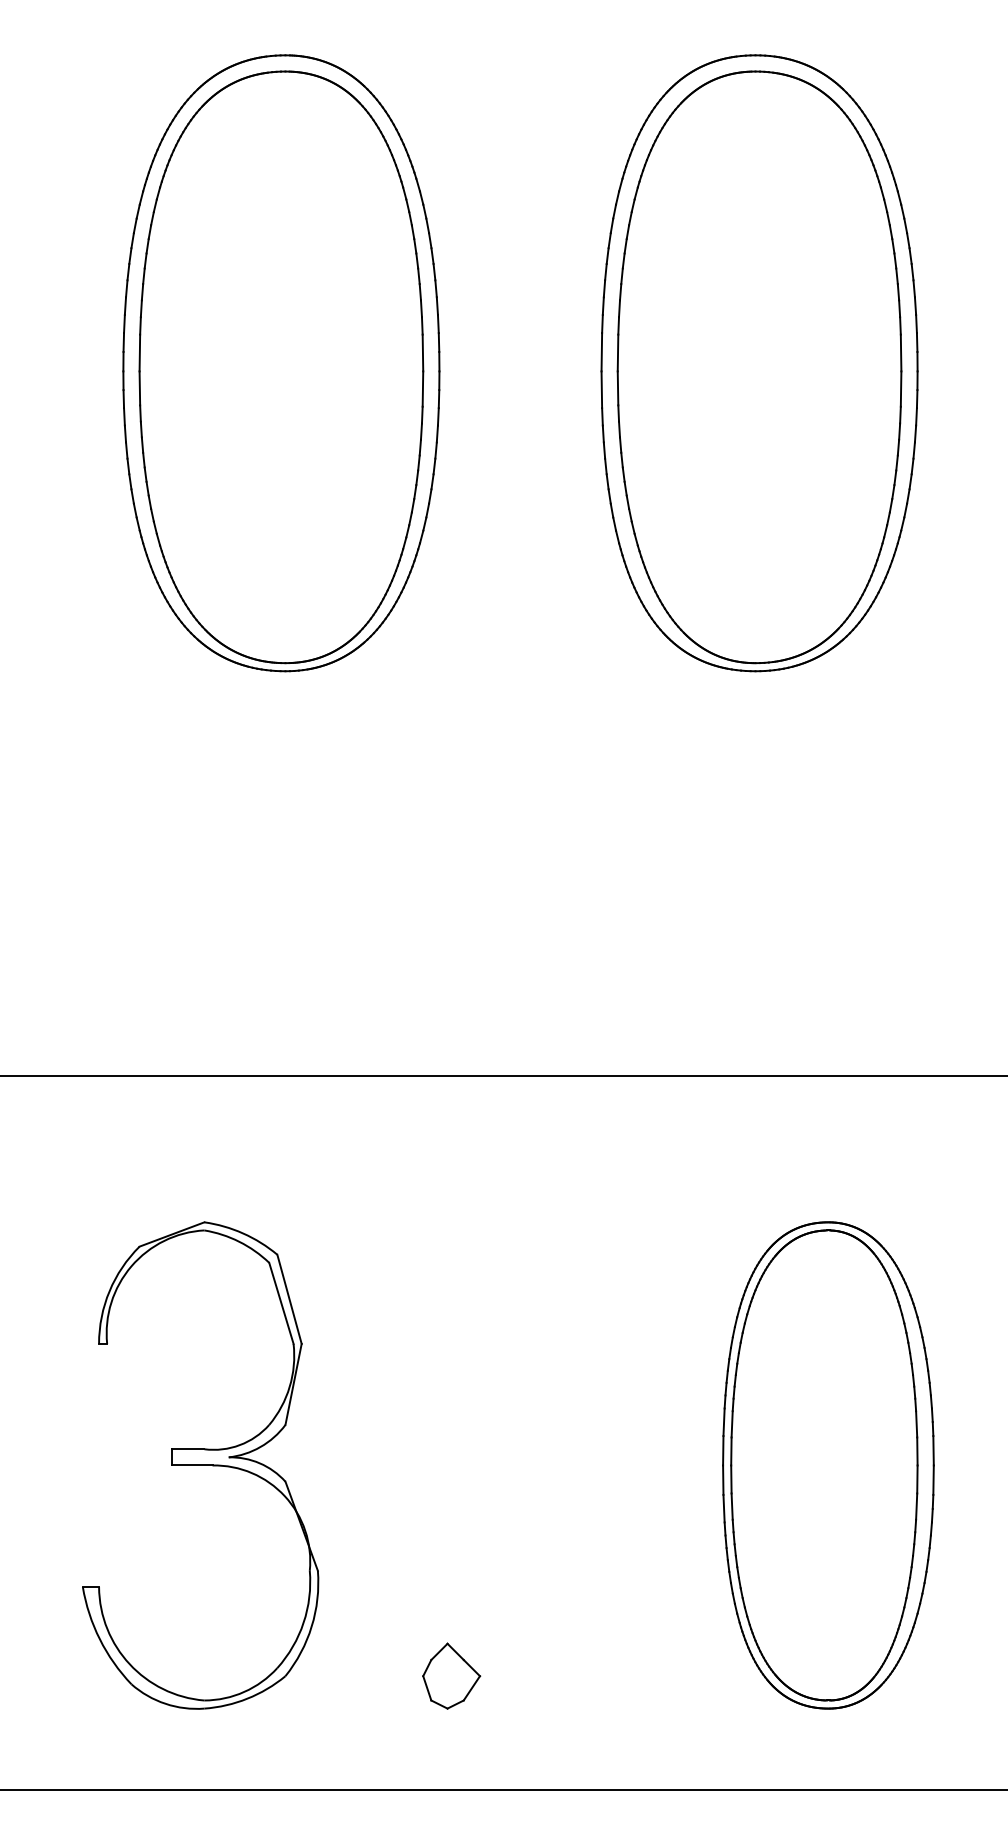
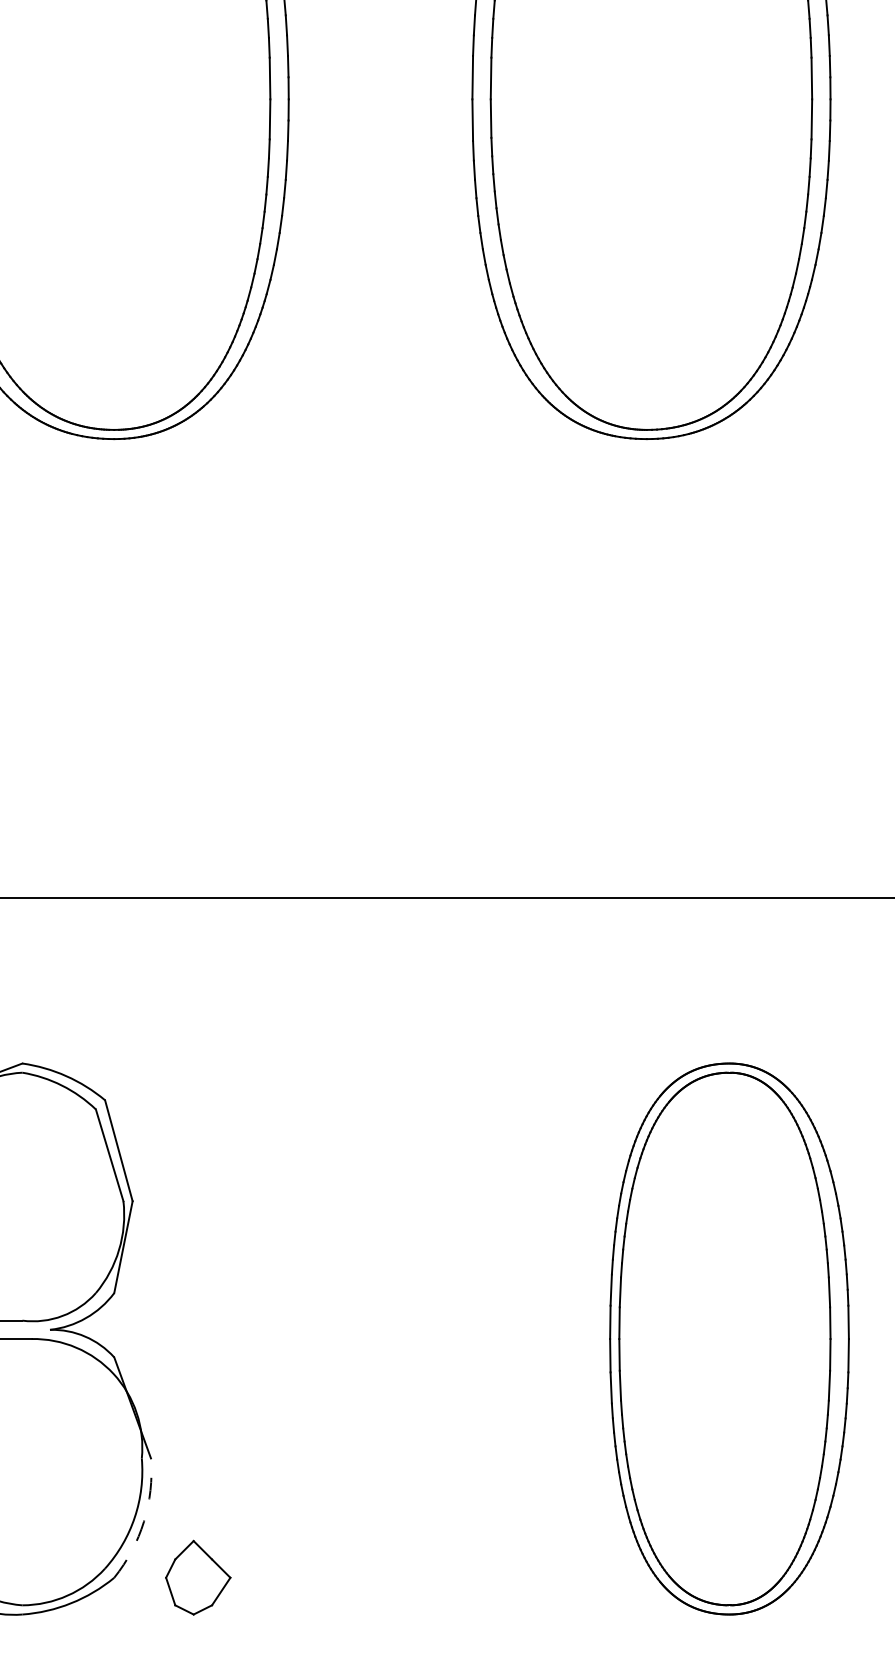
arc: (311, 1626) -> (143, 1521), solid -> dashed
part: (451, 1675) -> (198, 1577), moved

